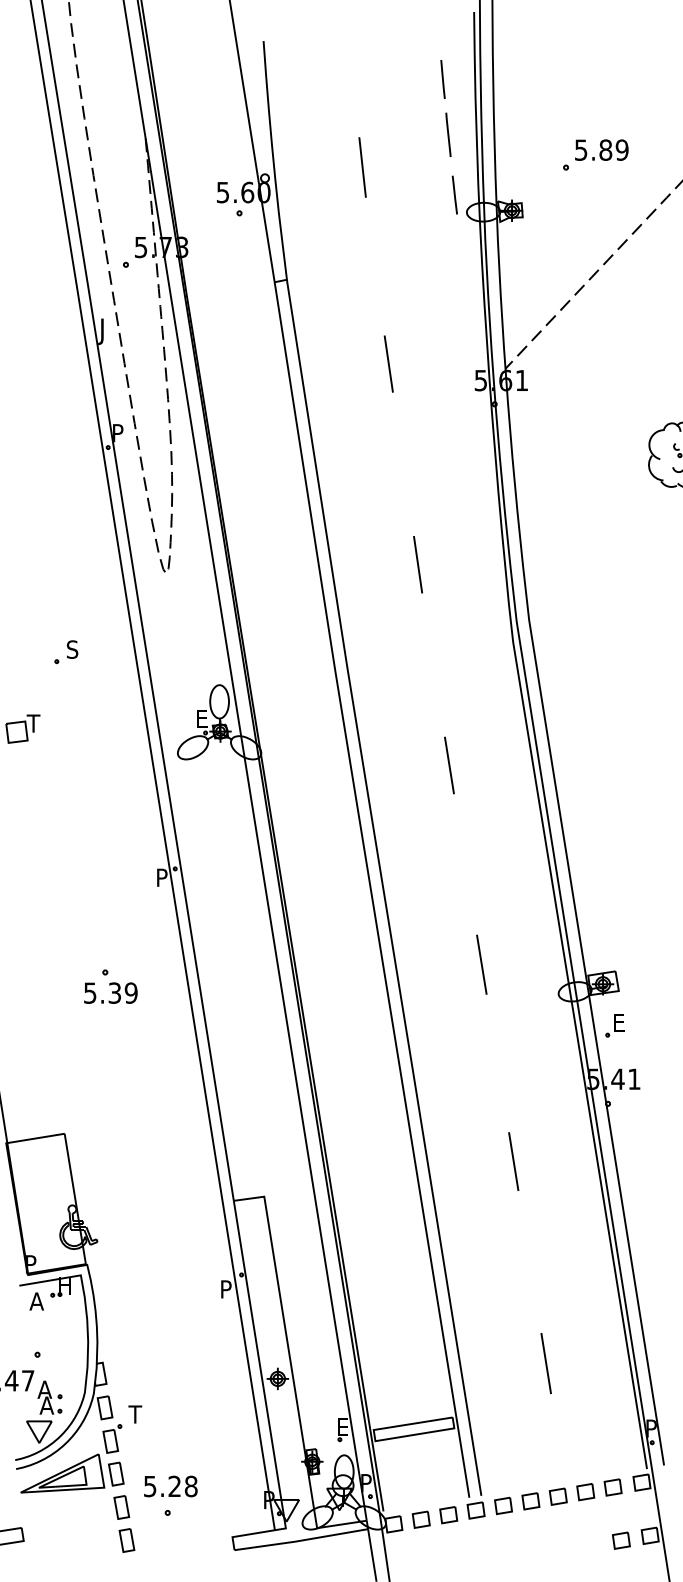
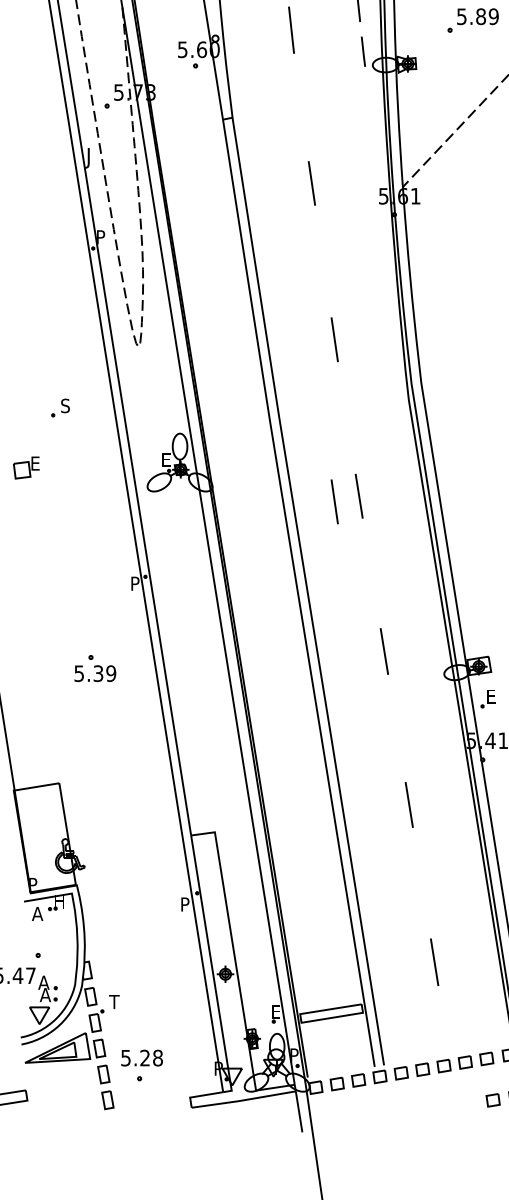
text: (33, 723) -> (35, 463), T -> E
line: (417, 772) -> (334, 501), added

